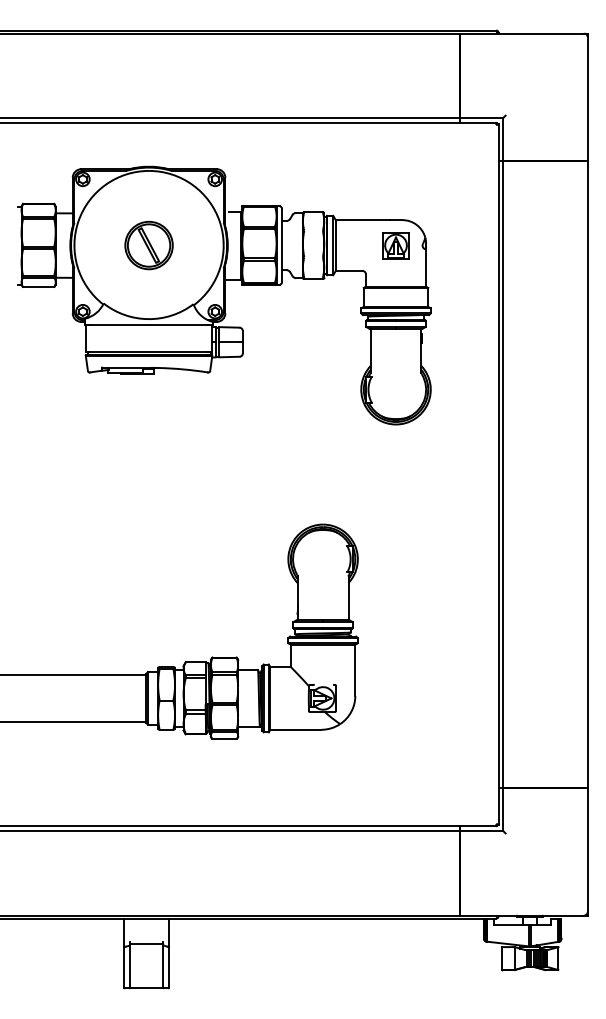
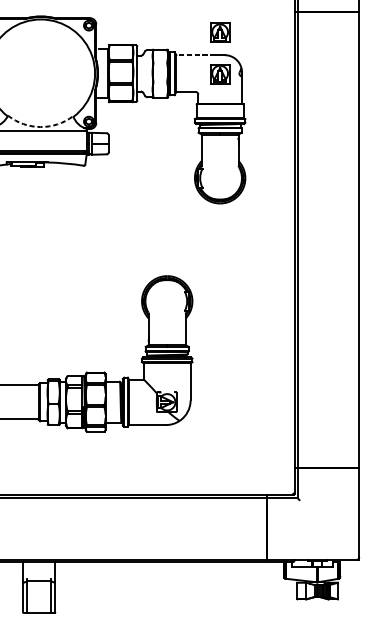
part: (395, 188) -> (219, 32), added
line: (362, 220) -> (195, 55), solid -> dashed
part: (148, 245) -> (40, 73), removed
arc: (148, 319) -> (40, 127), solid -> dashed

